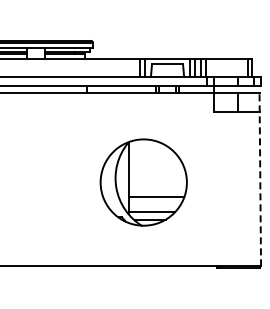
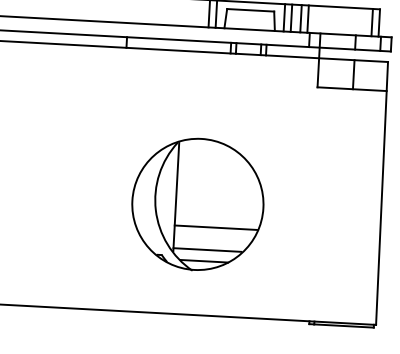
line: (260, 179) -> (382, 193), dashed -> solid
part: (143, 182) -> (197, 204), moved

